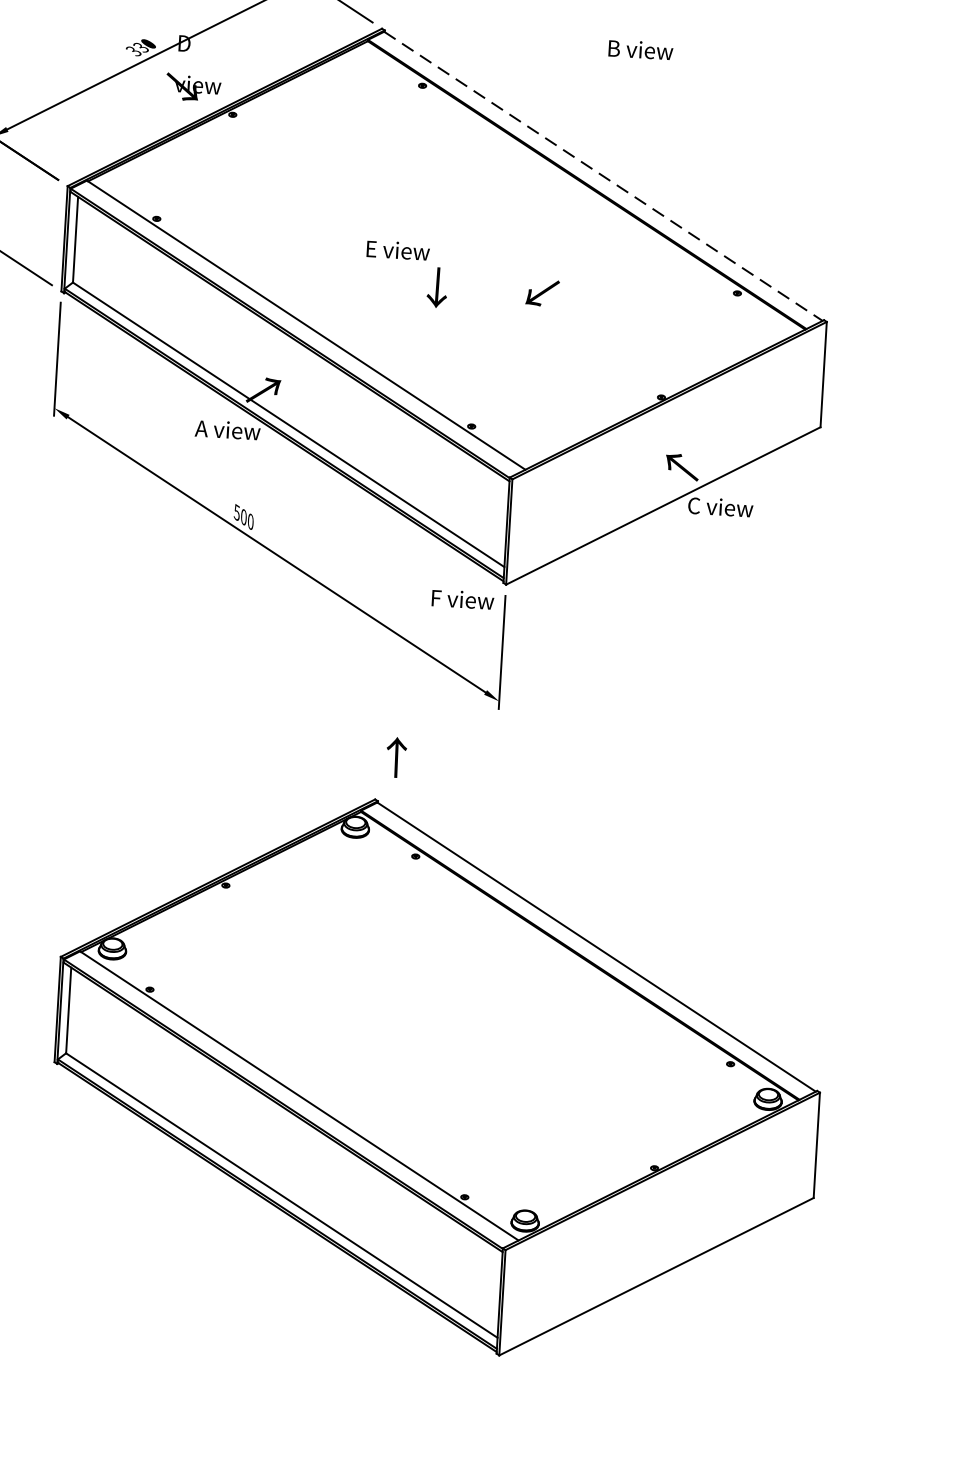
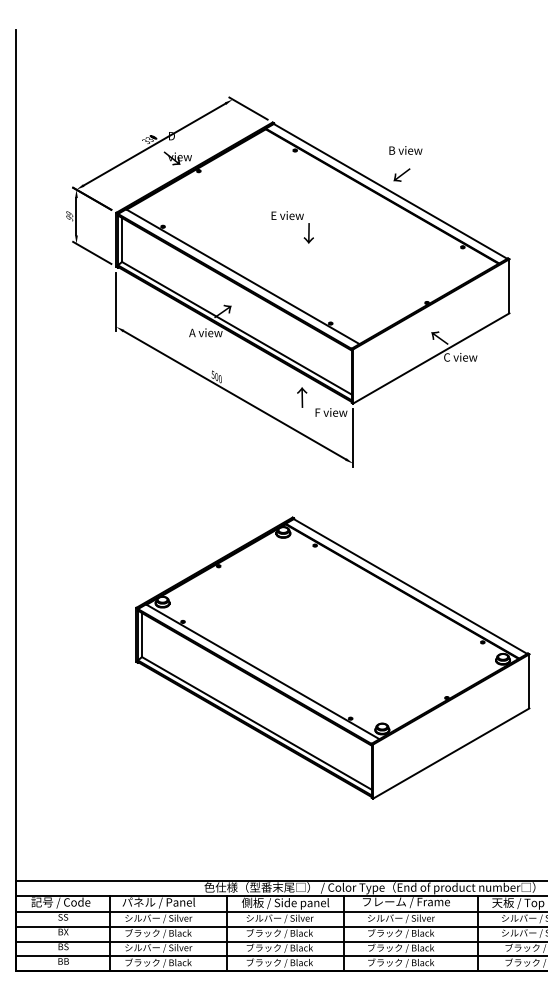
text: (640, 49) -> (405, 150), moved
line: (603, 176) -> (390, 191), dashed -> solid
text: (406, 274) -> (292, 227), moved
text: (541, 291) -> (401, 174), moved
text: (396, 757) -> (302, 397), moved

